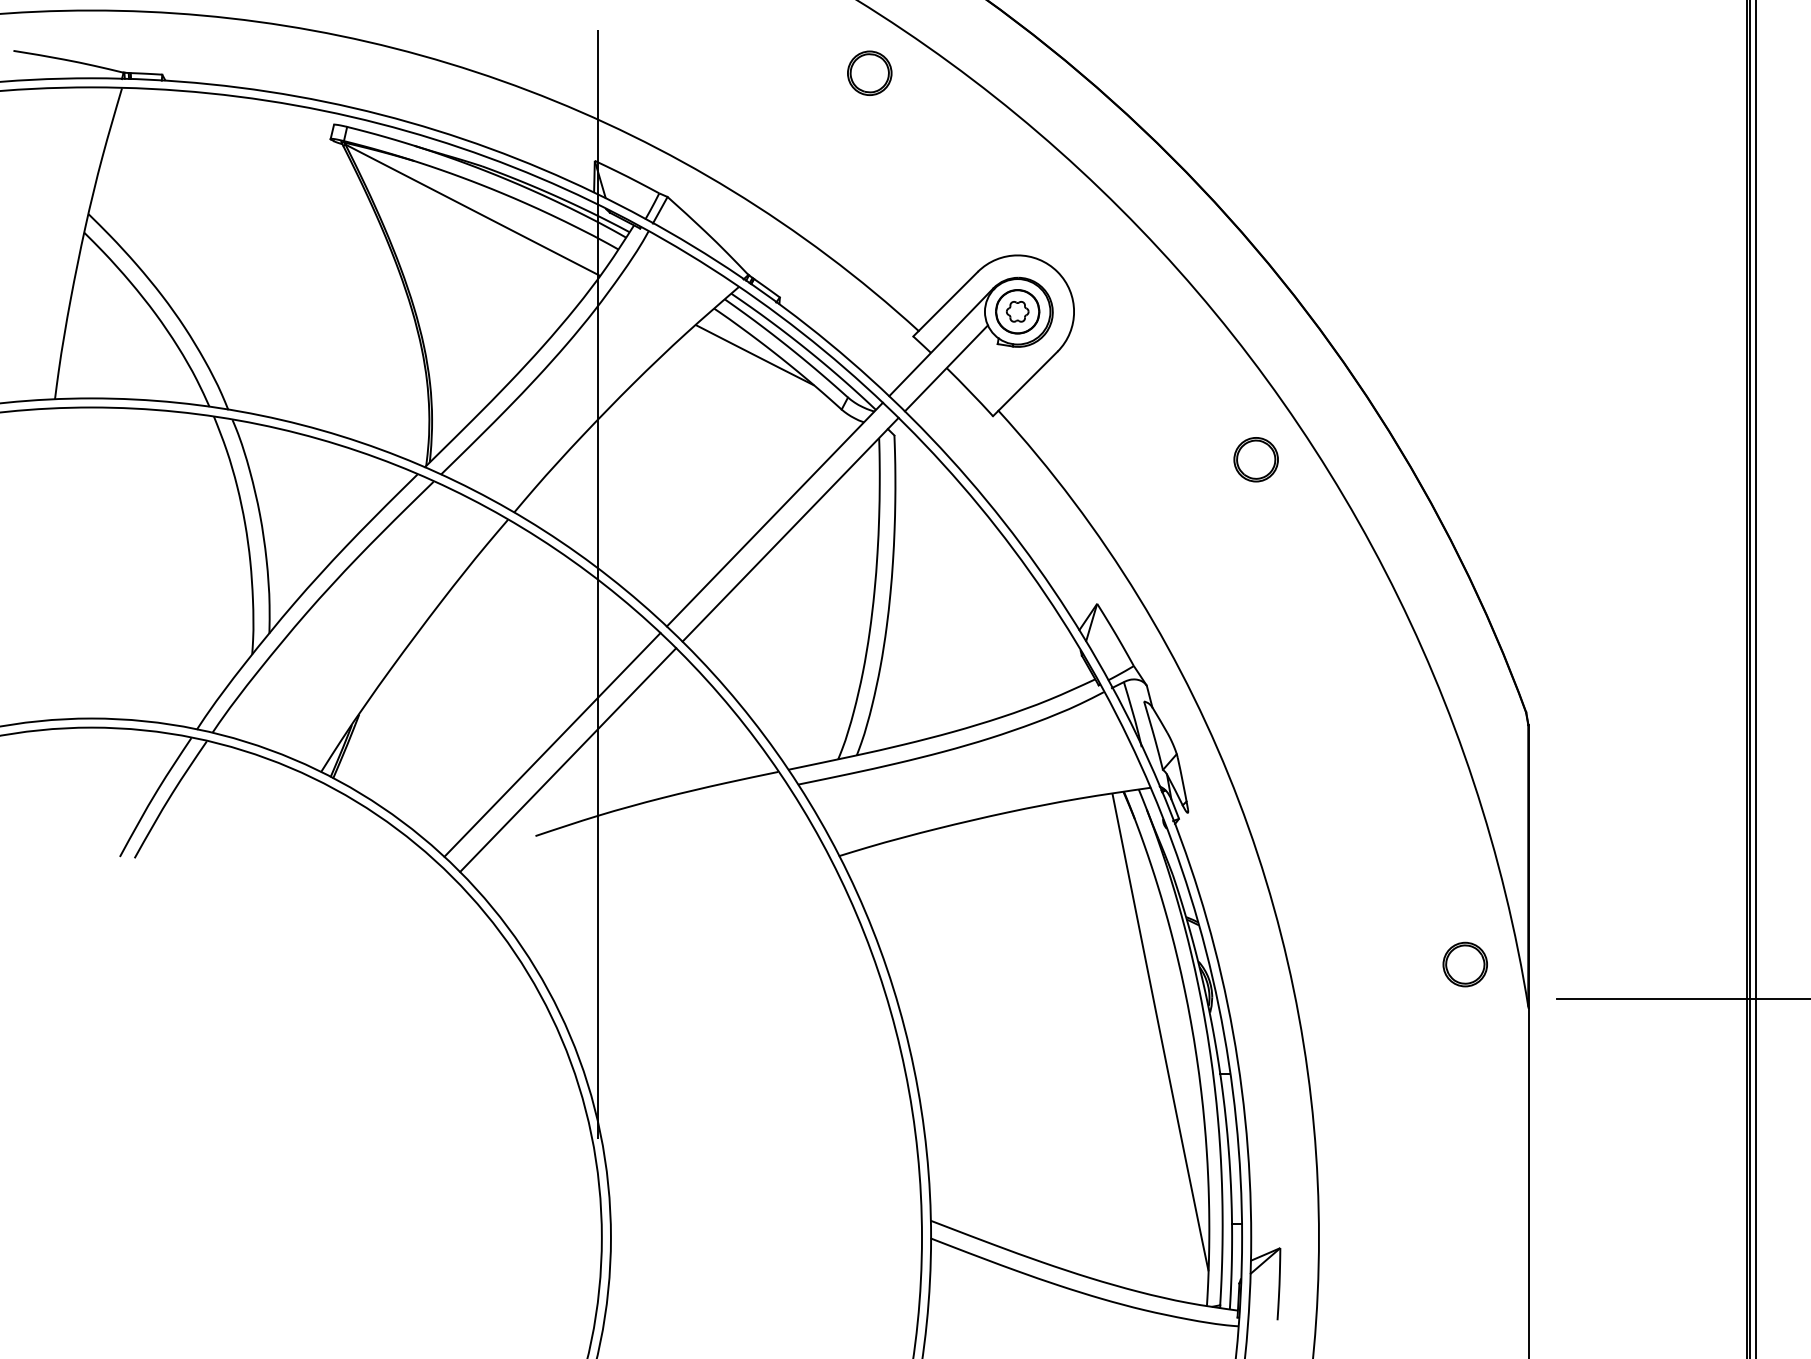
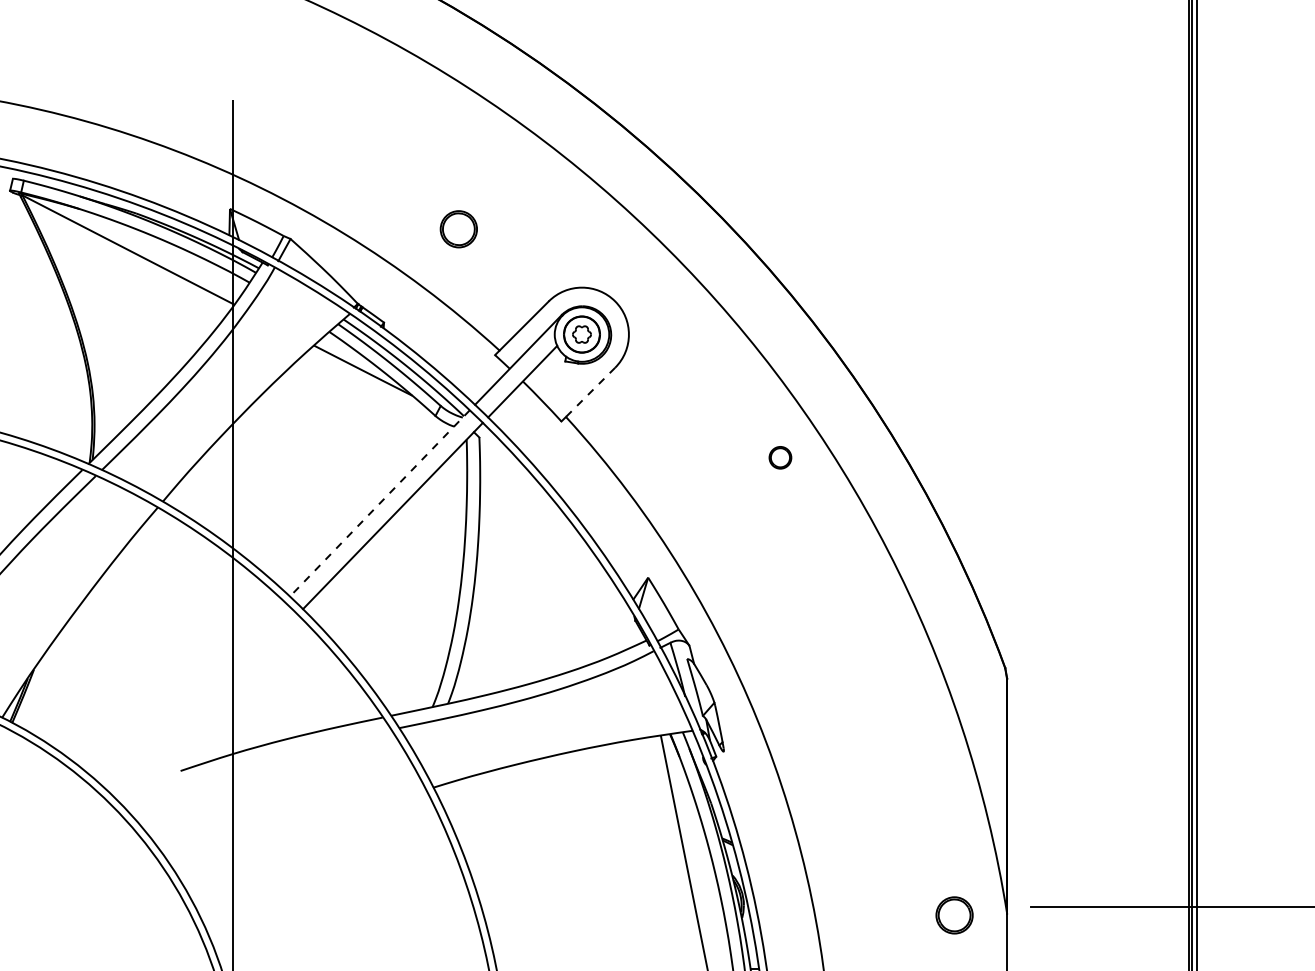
part: (869, 72) -> (458, 228), moved
line: (1028, 381) -> (590, 392), solid -> dashed
part: (1255, 459) -> (779, 457), size x0.6
line: (774, 514) -> (379, 503), solid -> dashed
line: (552, 744) -> (194, 694), removed
line: (568, 759) -> (208, 707), removed
part: (1464, 964) -> (953, 915), moved

